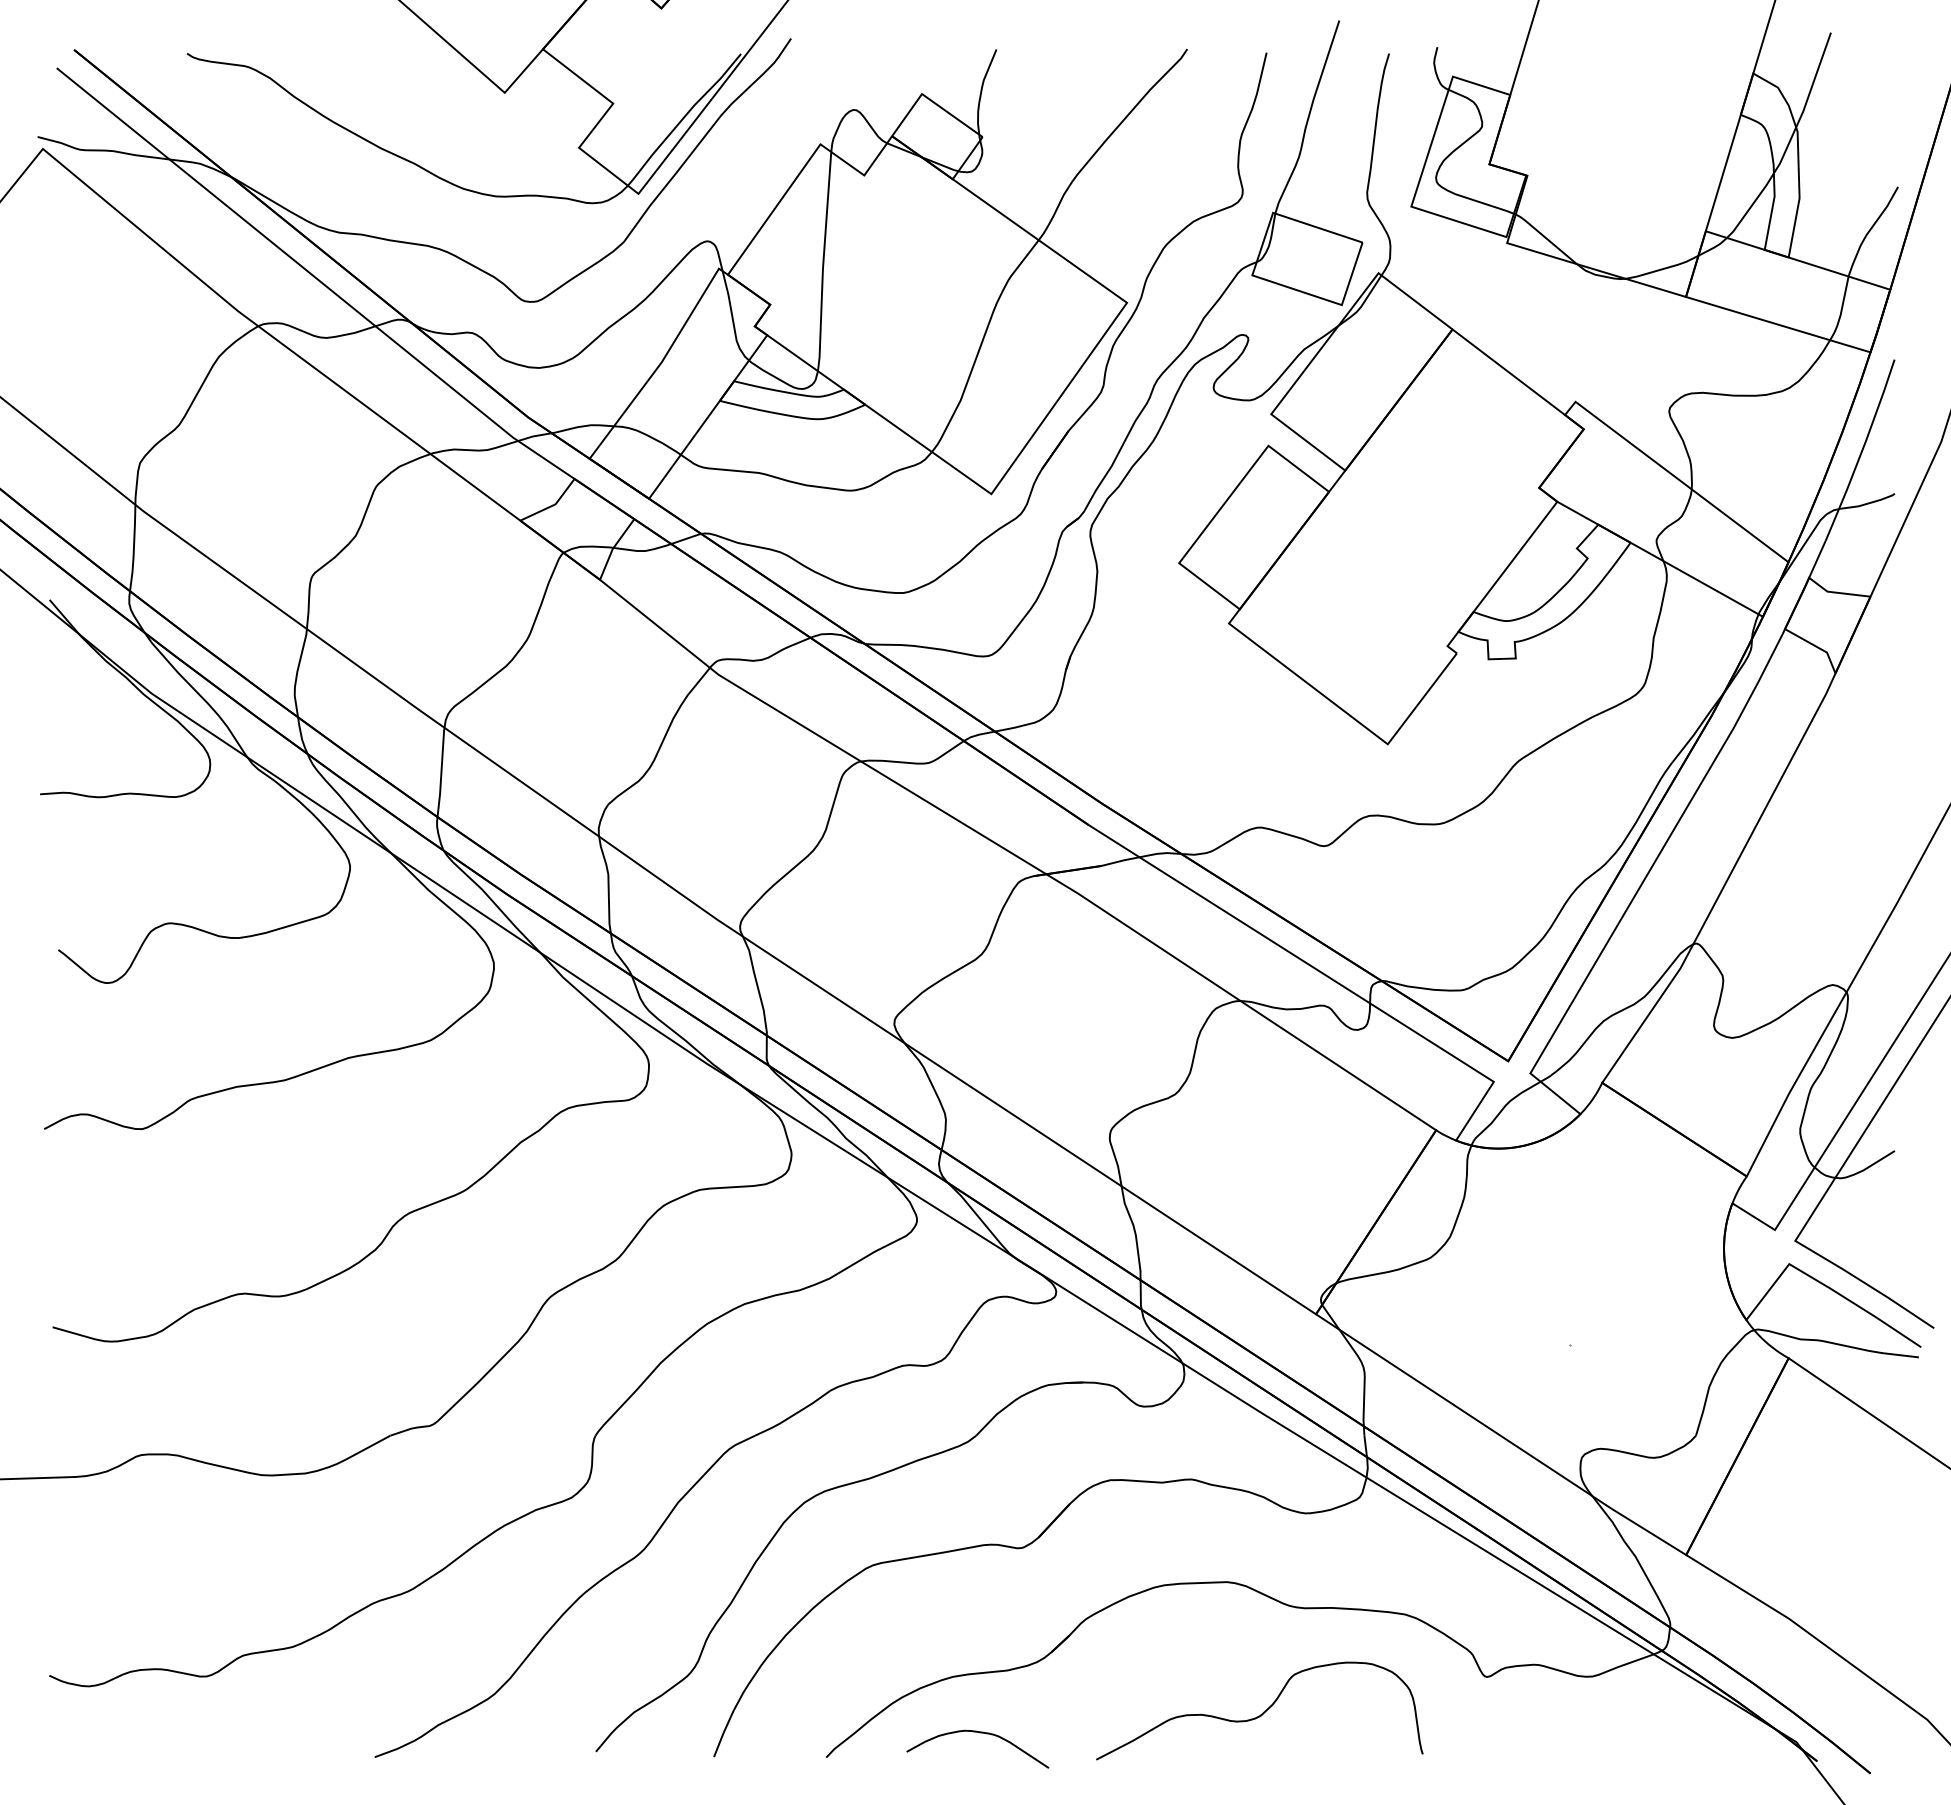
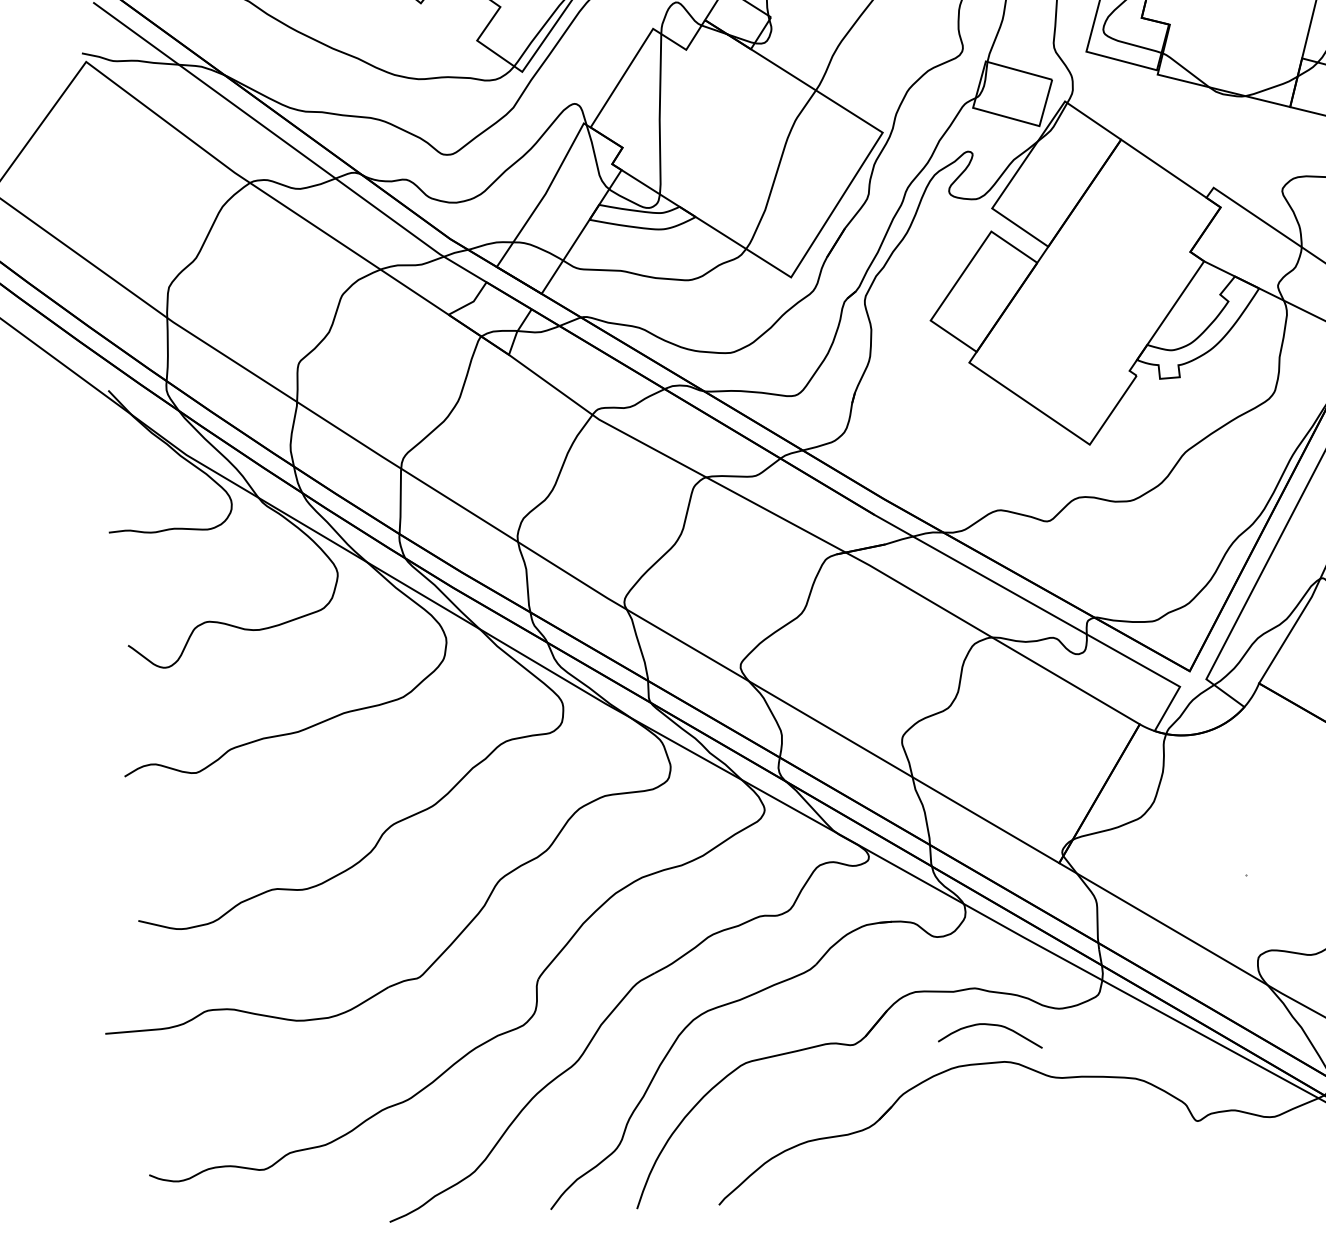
curve: (1262, 1712) -> (1035, 1155), removed
curve: (979, 1733) -> (990, 1025), moved

